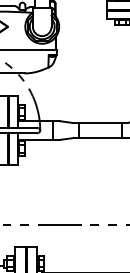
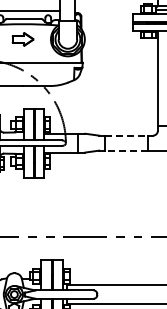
line: (100, 122) -> (126, 135), solid -> dashed
line: (100, 137) -> (126, 150), solid -> dashed

